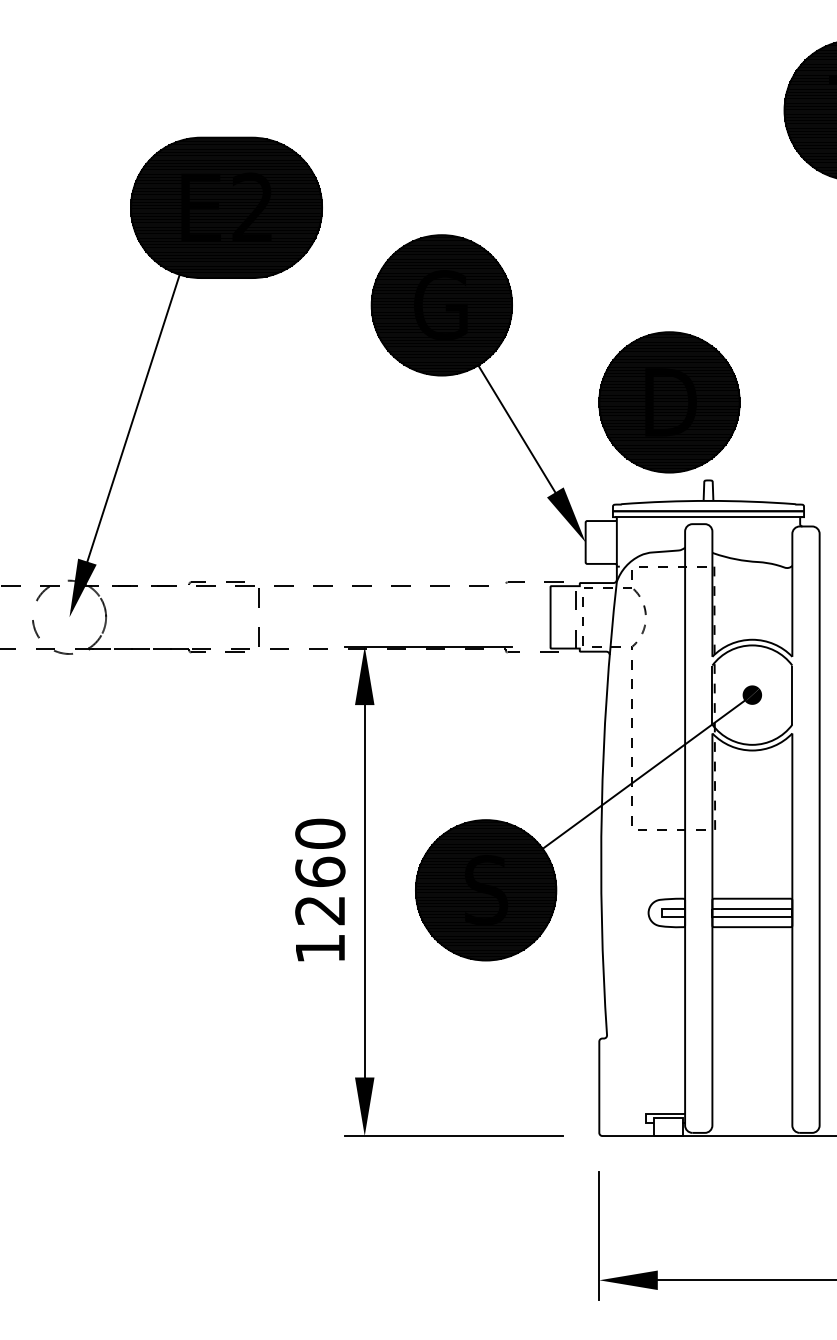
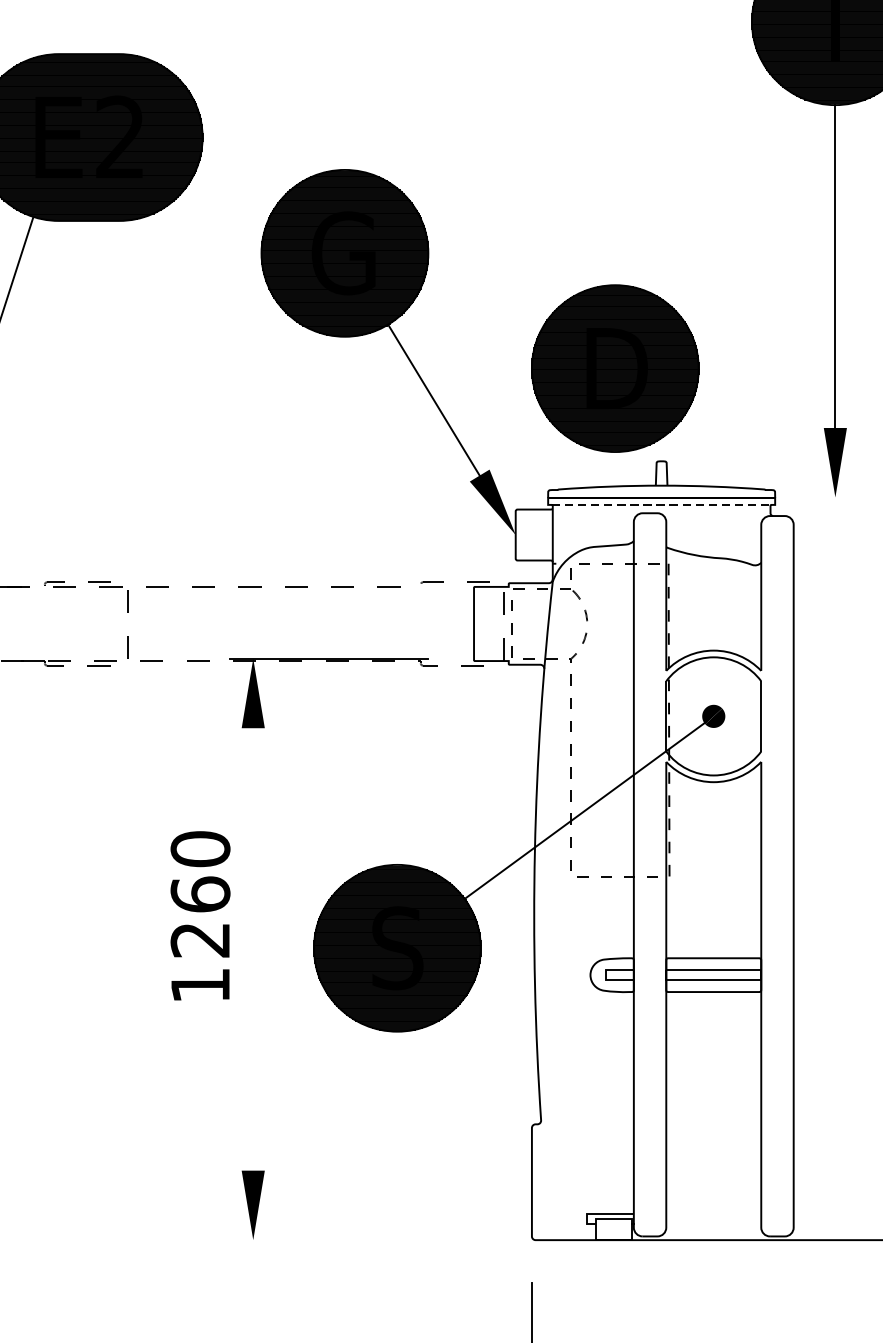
line: (709, 517) -> (662, 505), solid -> dashed
text: (320, 889) -> (200, 915), moved
line: (364, 891) -> (252, 949), removed
line: (454, 1136) -> (359, 1240), removed

